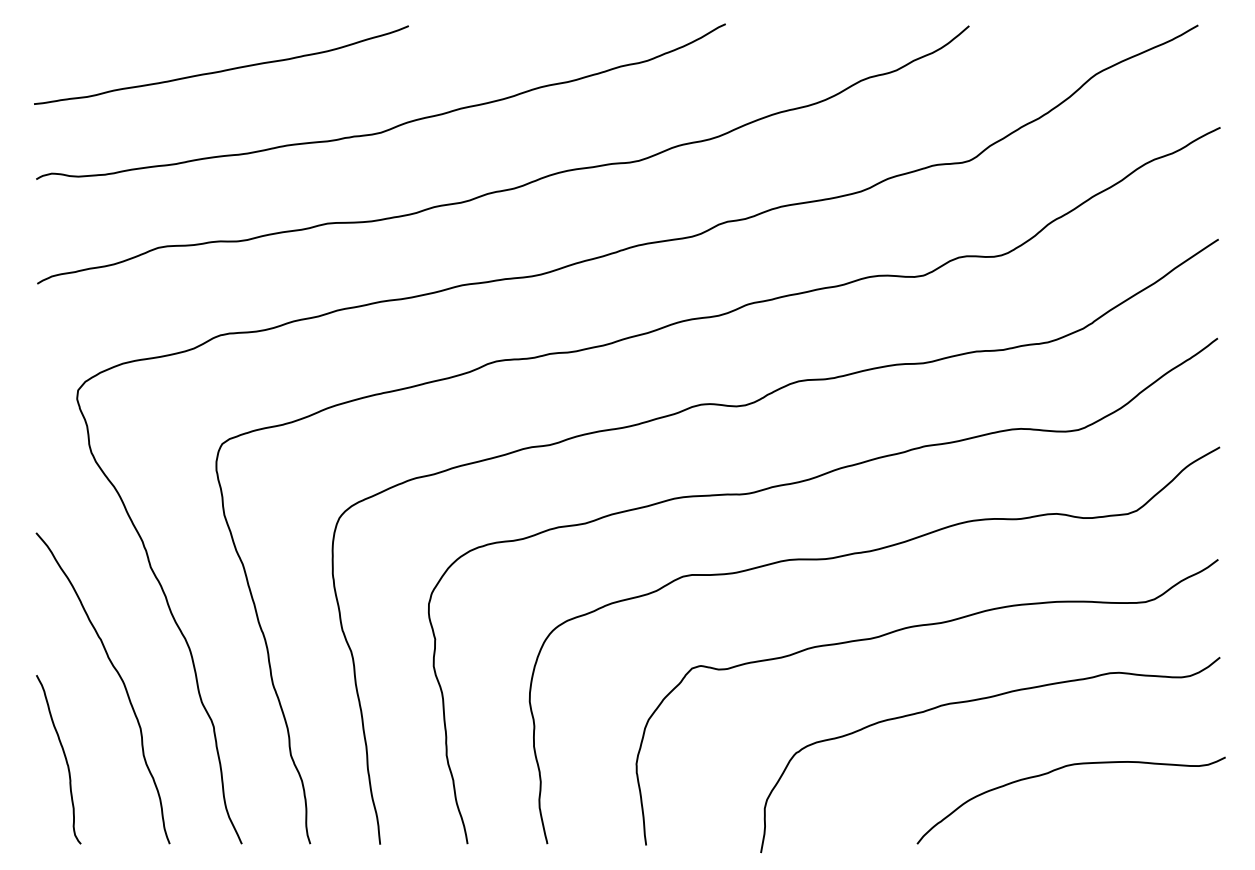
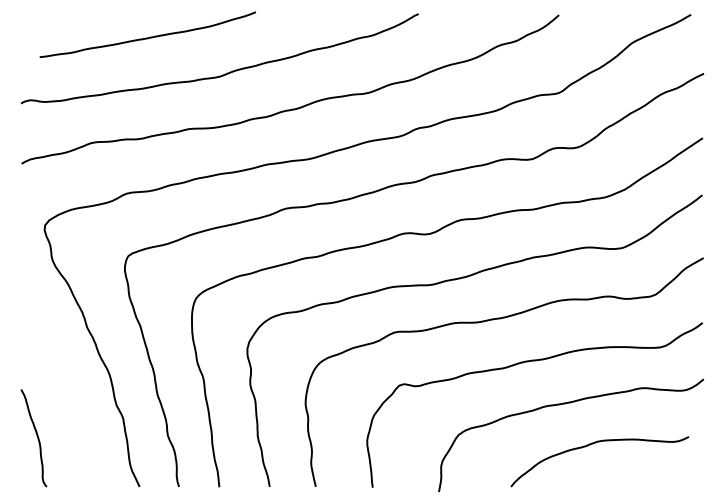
curve: (220, 69) -> (147, 37), moved
curve: (120, 680) -> (69, 392), removed
curve: (1060, 770) -> (593, 444), moved

